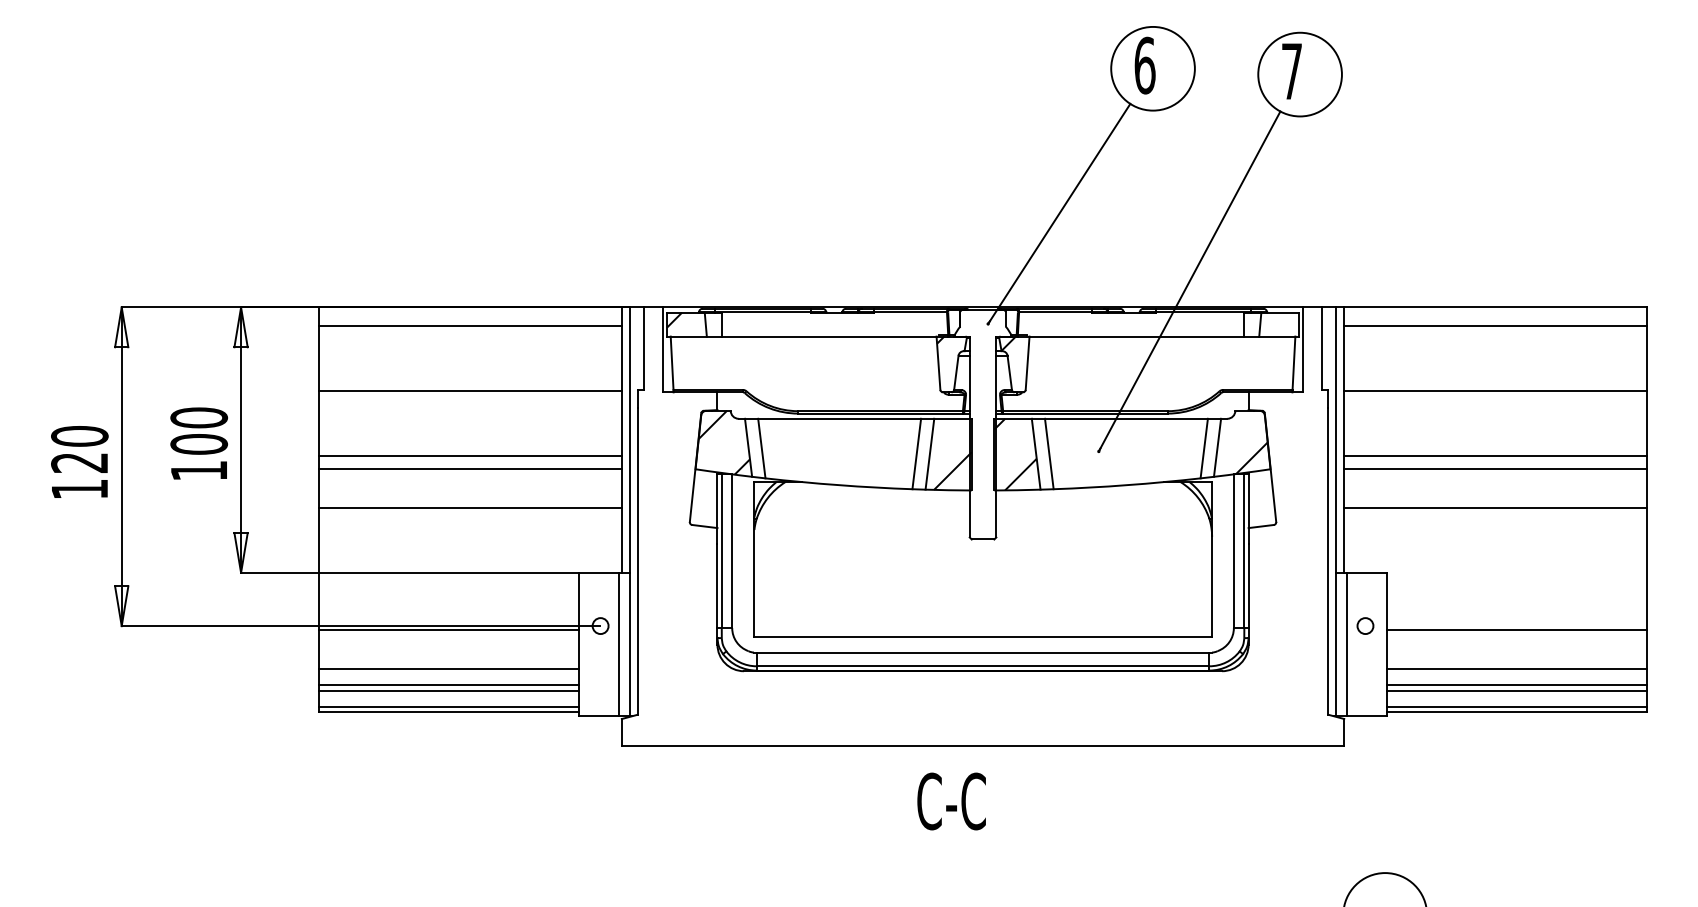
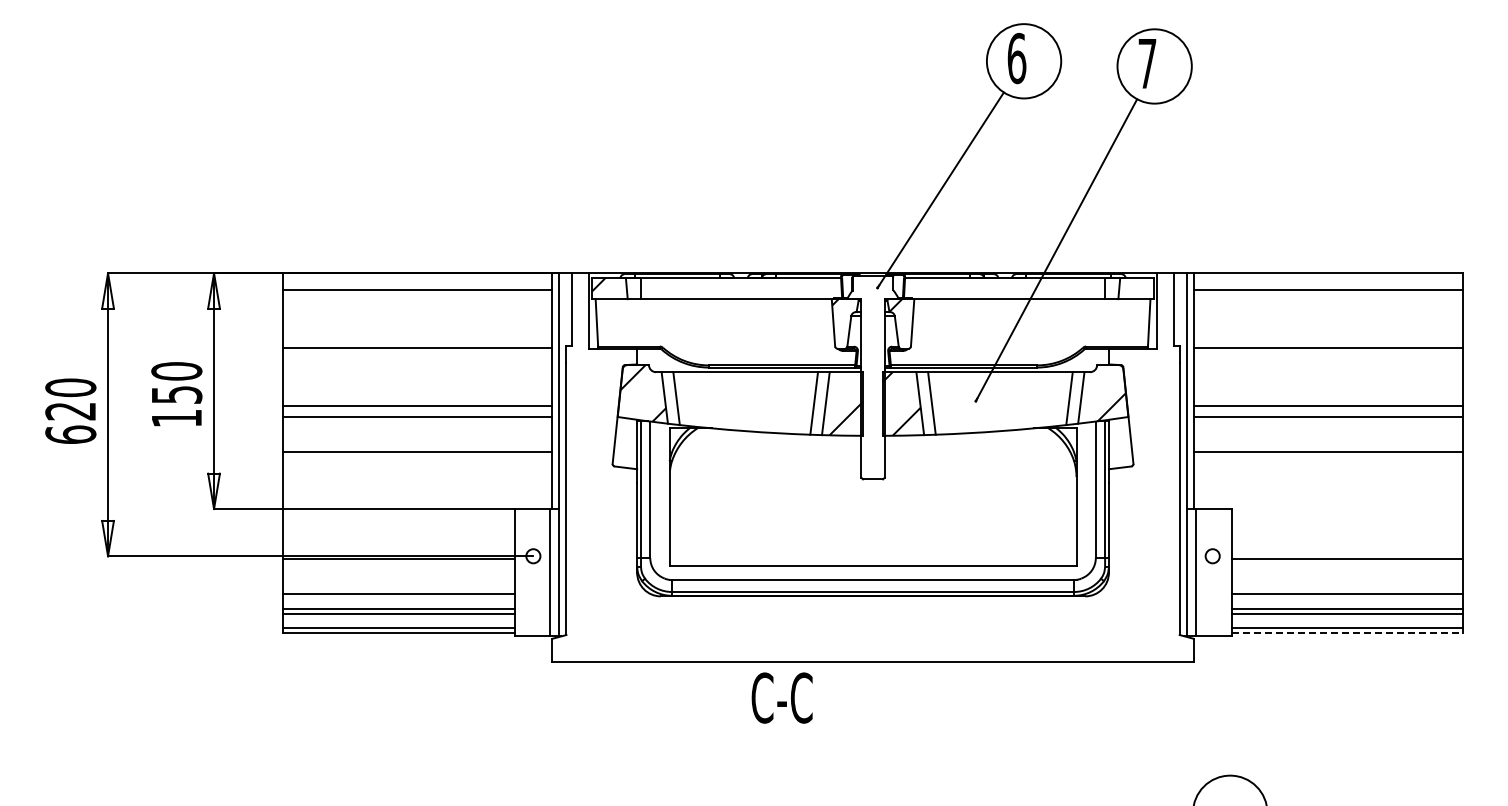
text: (198, 443) -> (176, 394), 100 -> 150
text: (79, 488) -> (70, 434), 120 -> 620
line: (1517, 711) -> (1347, 632), solid -> dashed
text: (950, 800) -> (781, 697), moved

